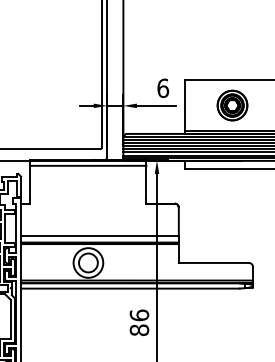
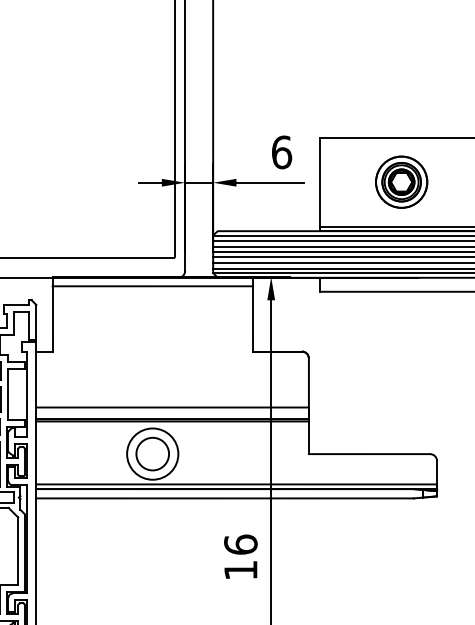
text: (139, 330) -> (240, 570), 86 -> 16

